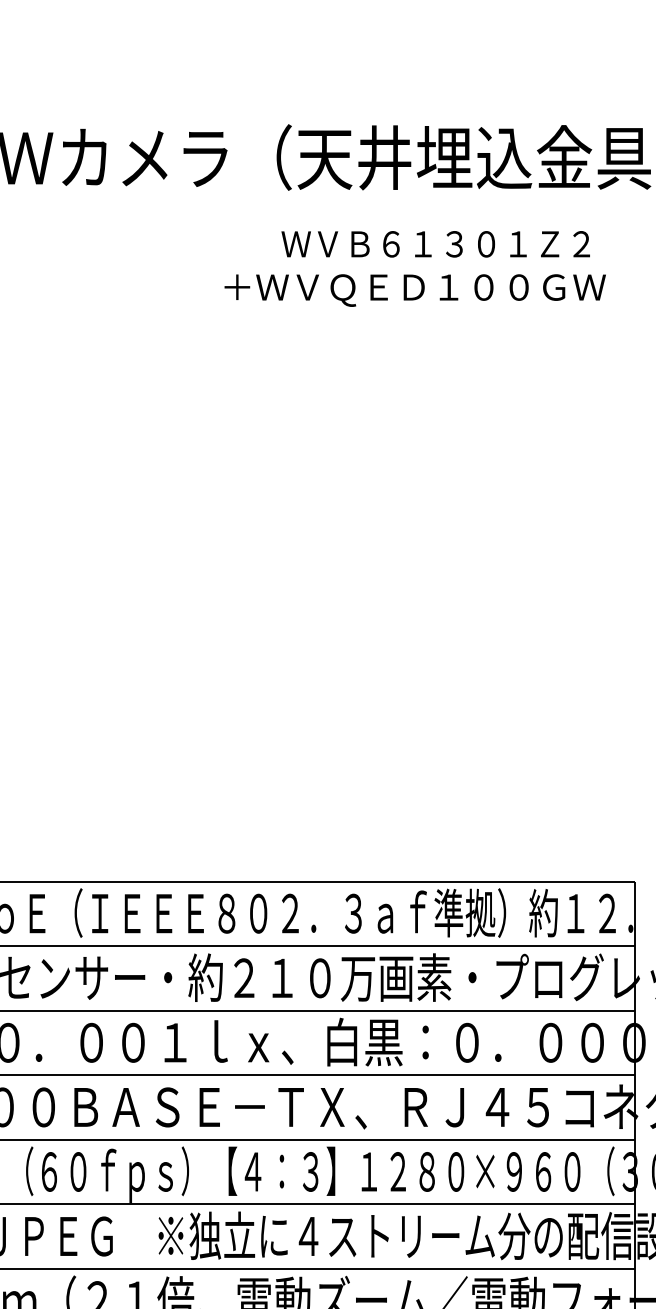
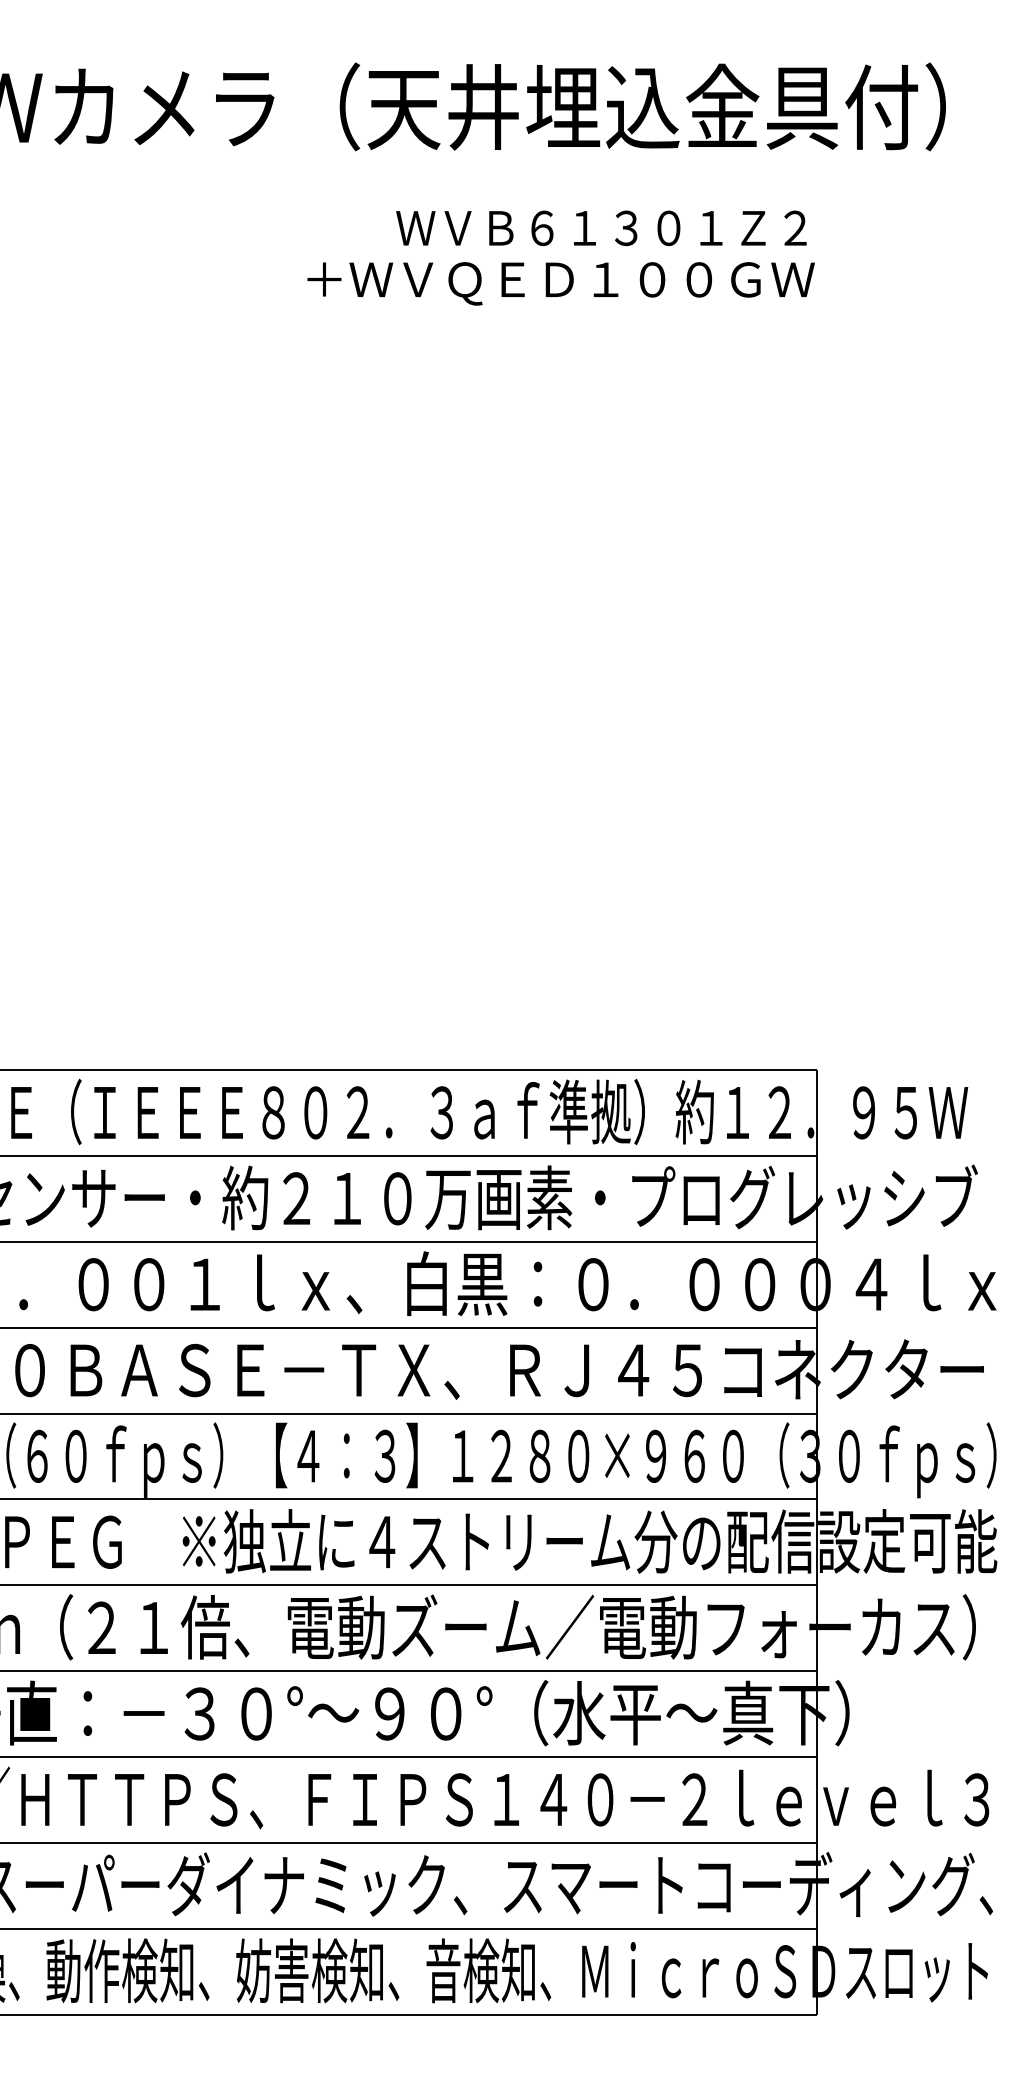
text: (435, 244) -> (601, 228), moved
text: (414, 290) -> (560, 283), moved

